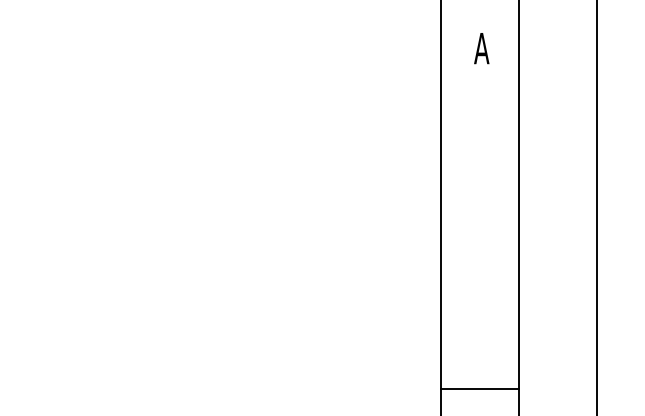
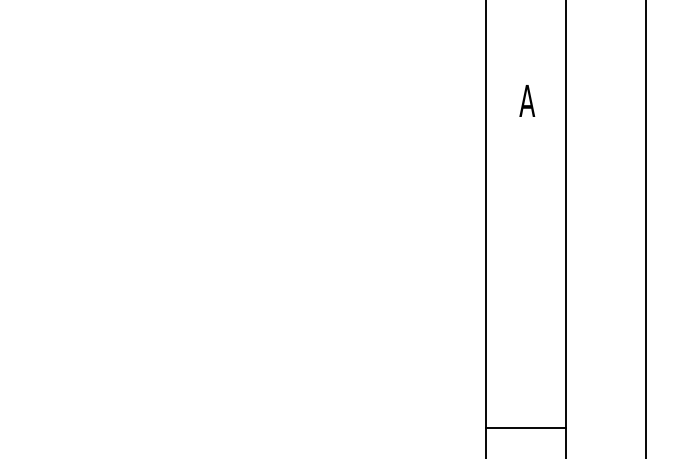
line: (480, 389) -> (525, 428), moved

